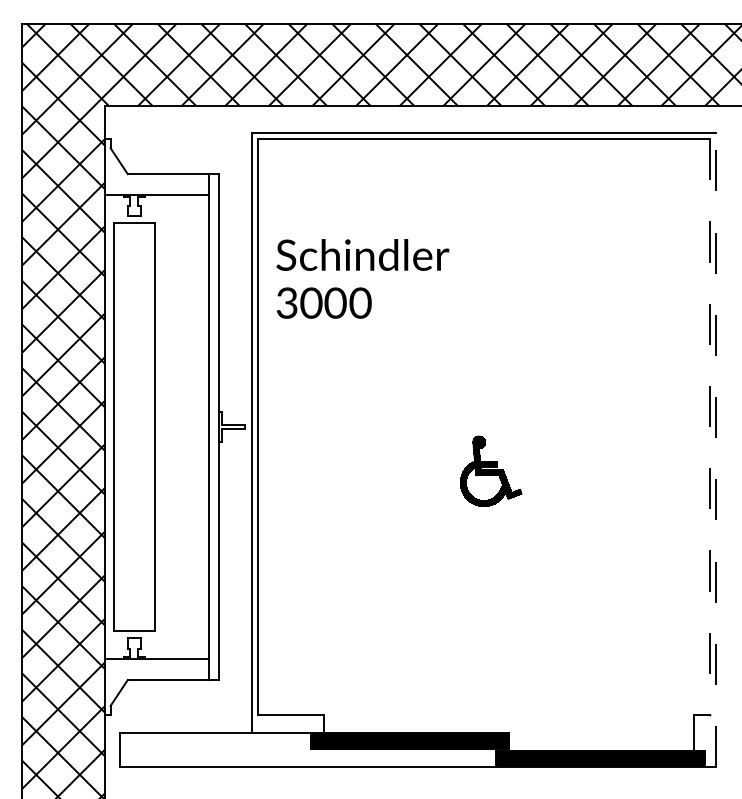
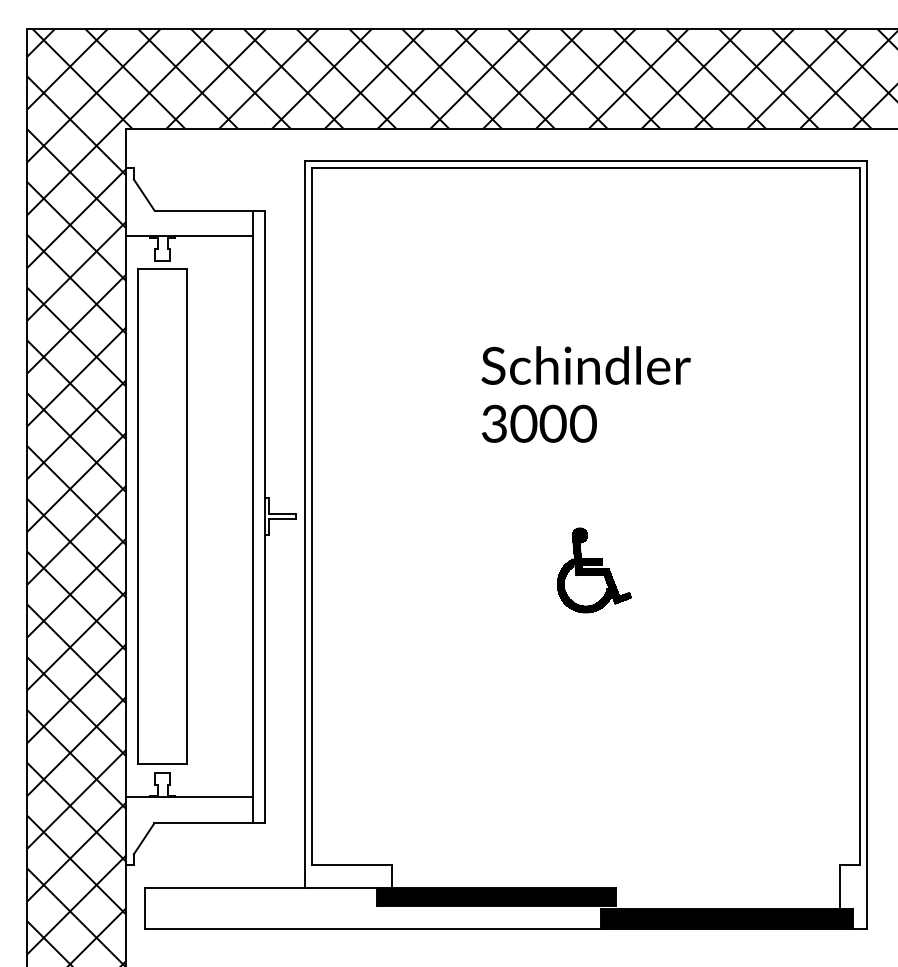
text: (362, 278) -> (585, 394), moved
line: (710, 427) -> (859, 517), dashed -> solid
line: (716, 449) -> (867, 544), dashed -> solid

